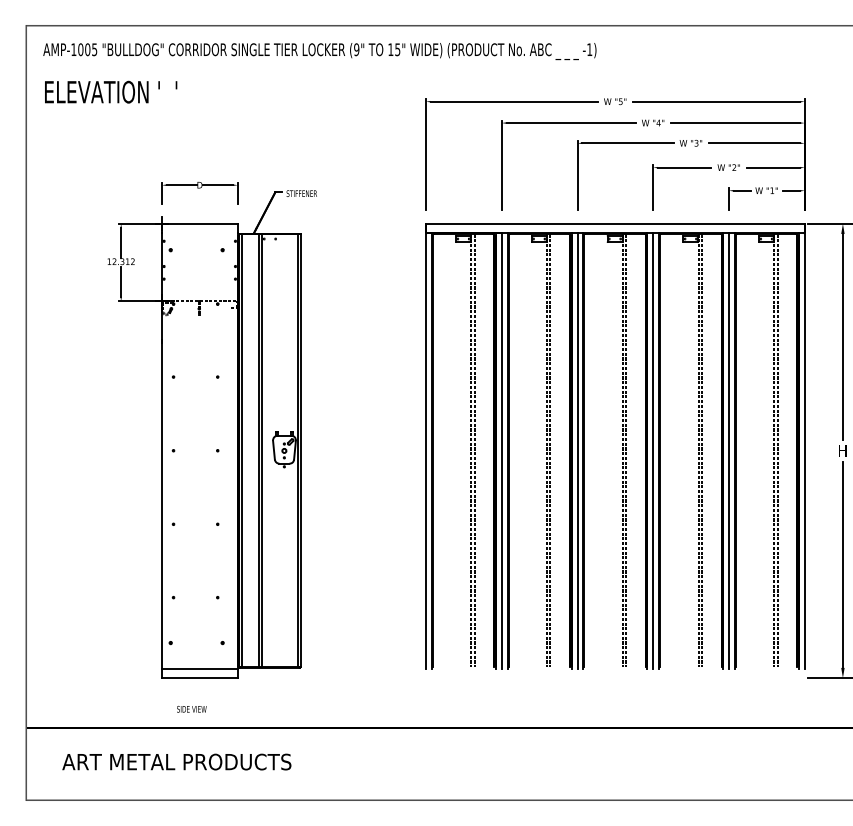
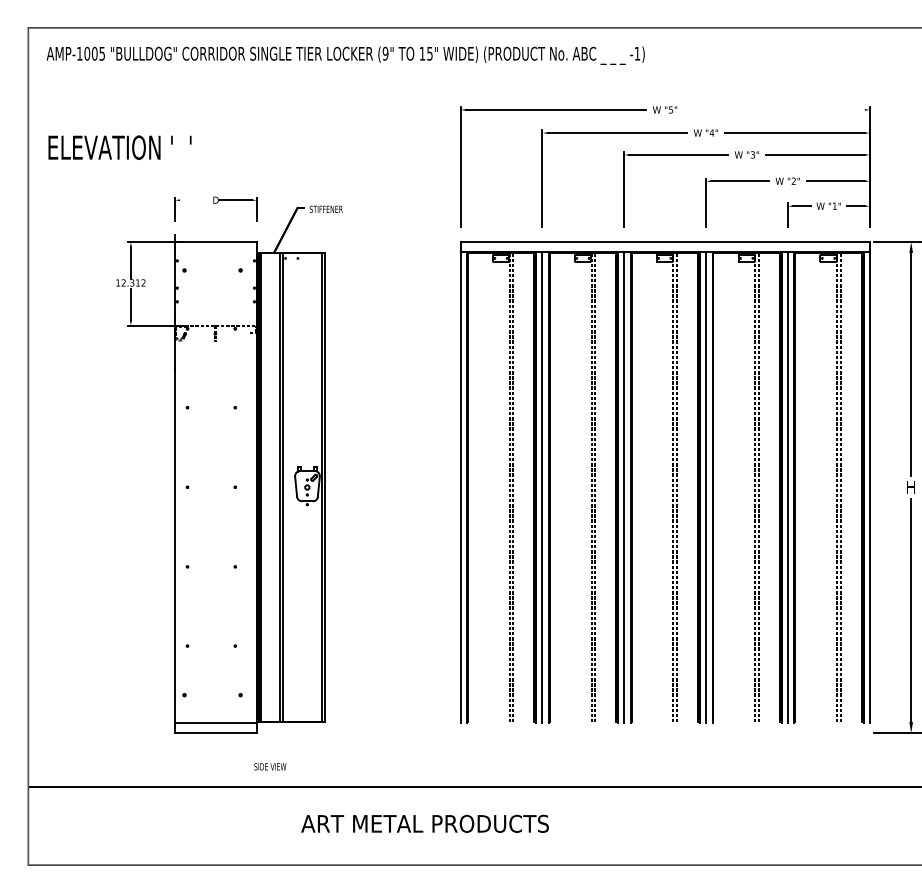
text: (110, 92) -> (119, 147), moved
line: (716, 101) -> (774, 109), removed
line: (181, 185) -> (196, 200), removed
text: (192, 709) -> (270, 766), moved
text: (176, 761) -> (424, 823), moved

